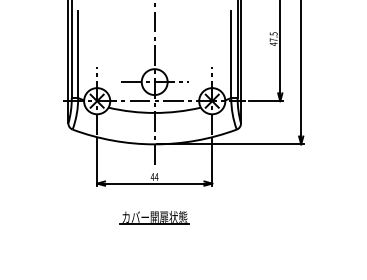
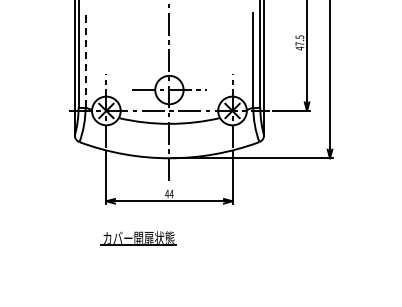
line: (78, 54) -> (85, 59), solid -> dashed
part: (154, 217) -> (138, 238), moved

